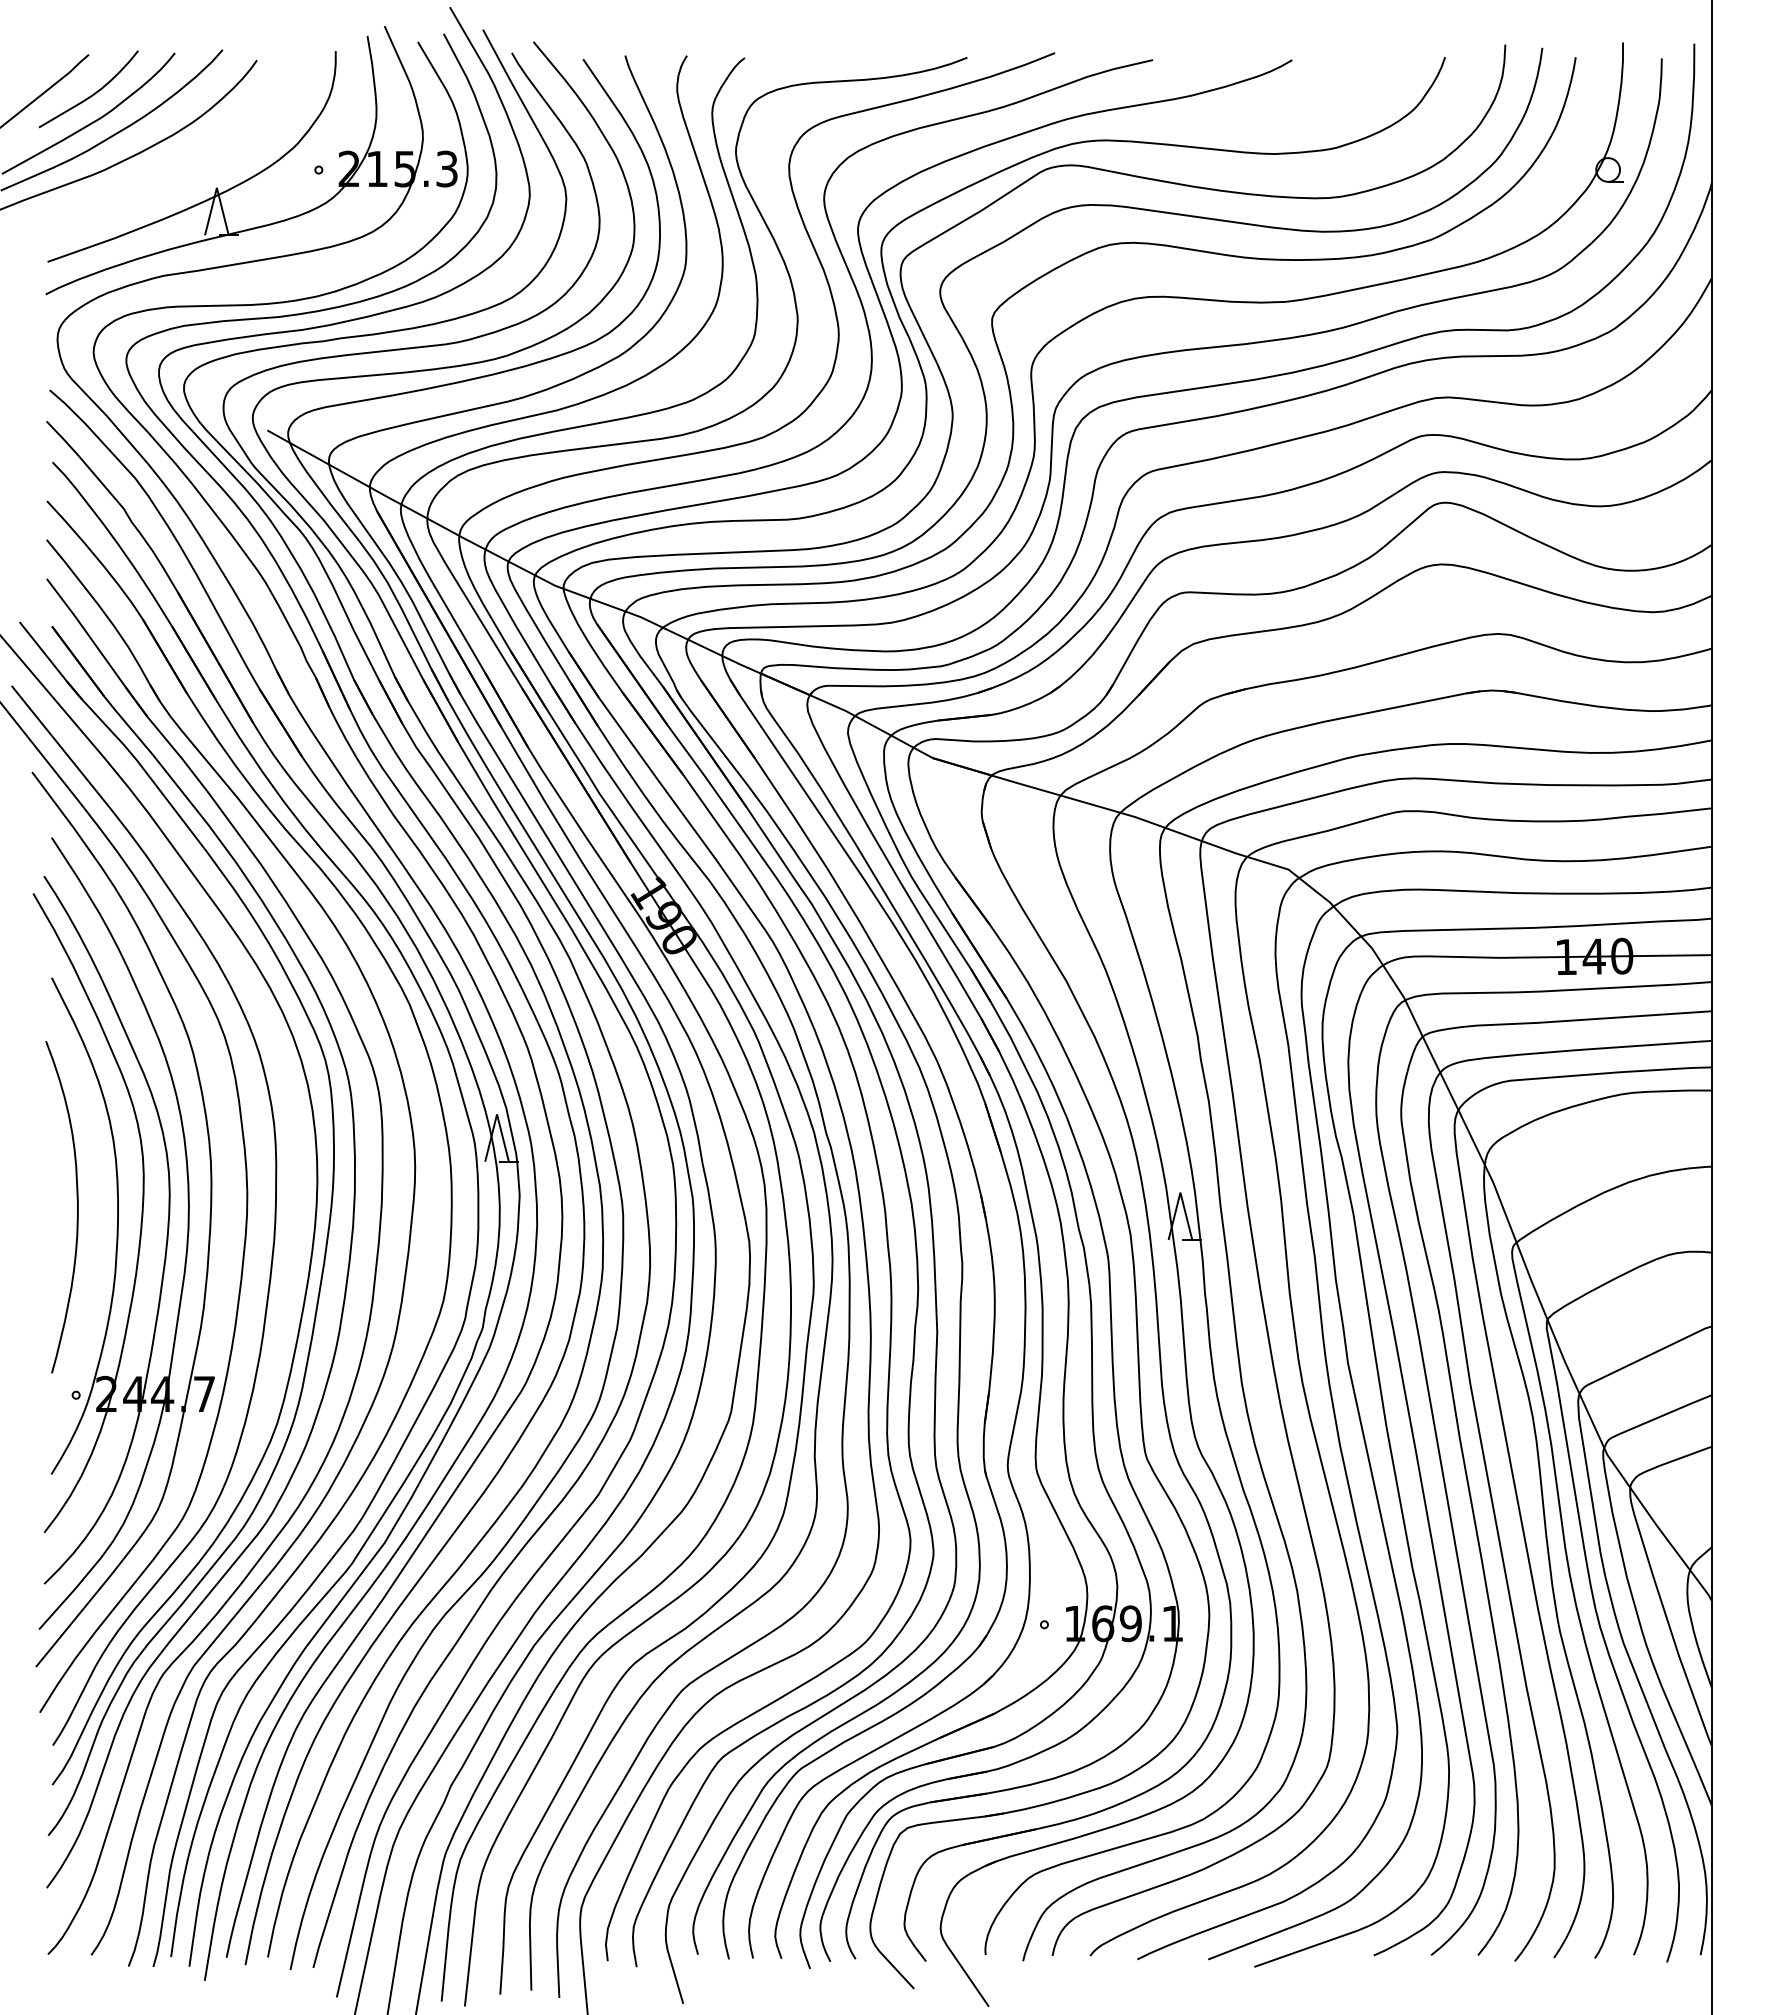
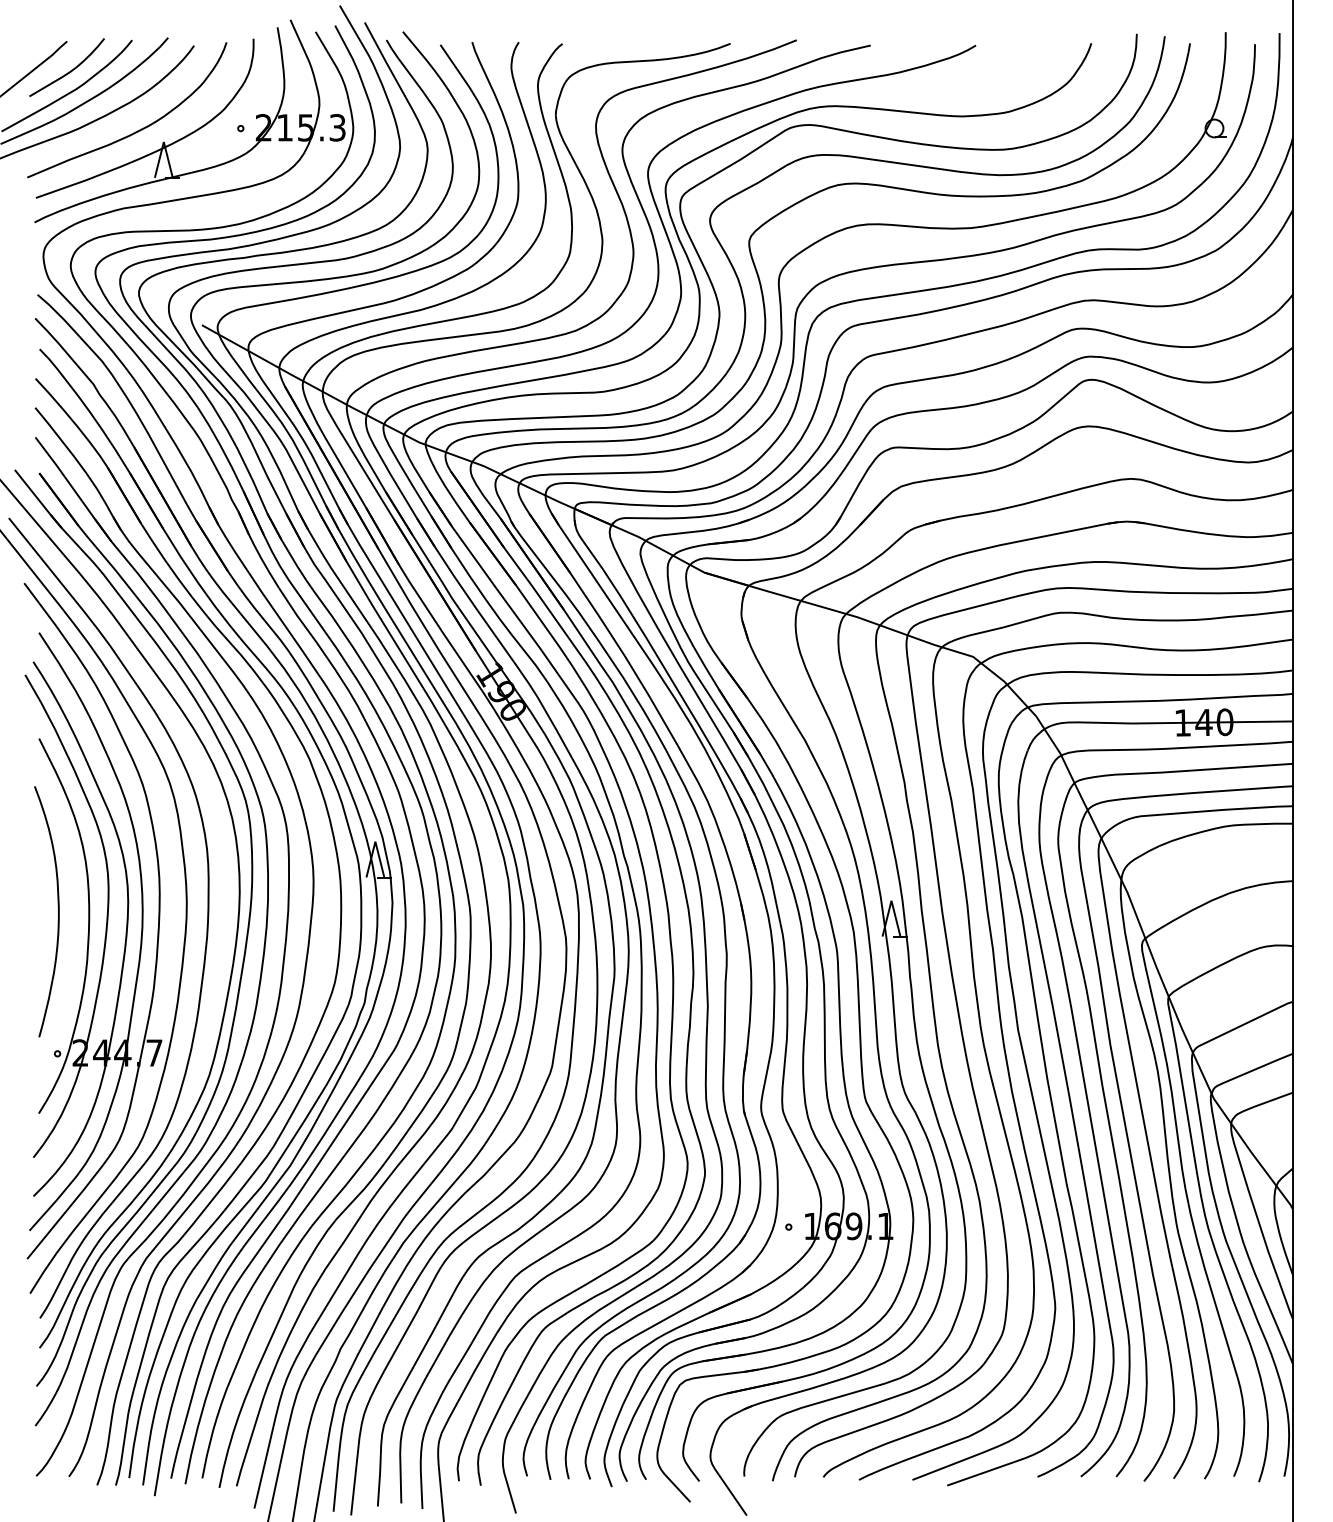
curve: (184, 171) -> (139, 129), added

